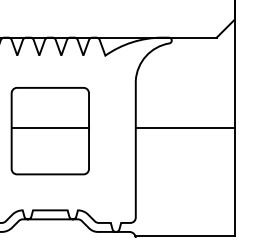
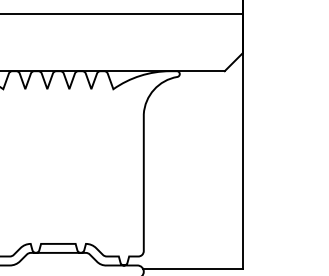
line: (184, 127) -> (192, 161), removed
part: (49, 130) -> (57, 164), removed

